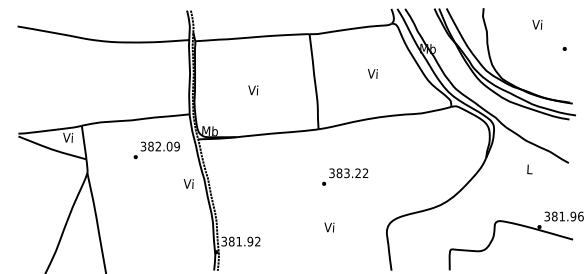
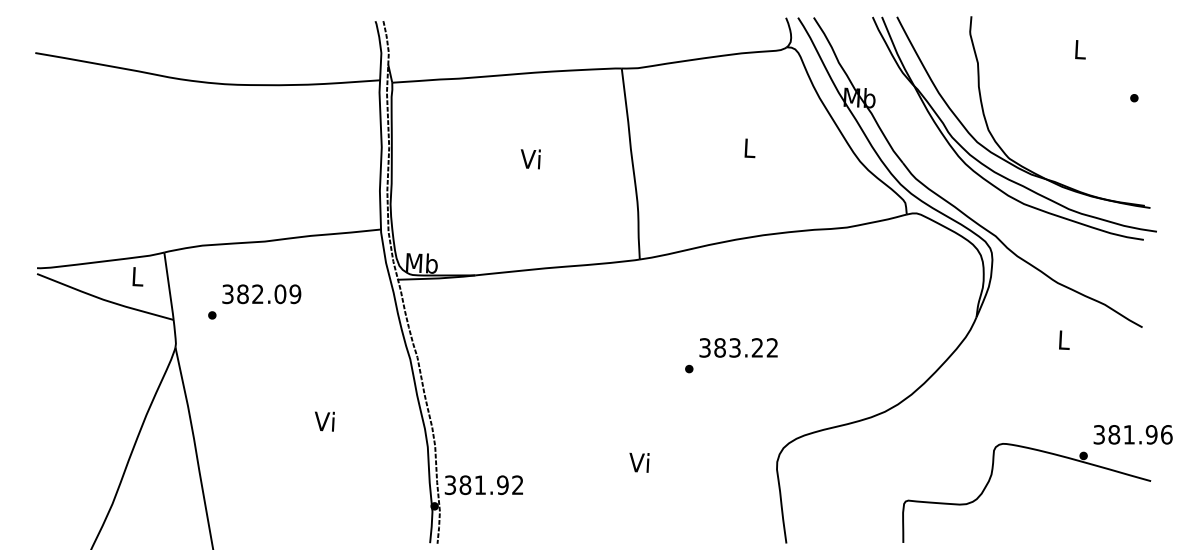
text: (537, 24) -> (1079, 49), Vi -> L
text: (372, 73) -> (748, 147), Vi -> L
text: (253, 90) -> (531, 159), moved
text: (68, 137) -> (137, 276), Vi -> L
text: (156, 150) -> (254, 302), moved
text: (345, 176) -> (732, 354), moved
text: (188, 183) -> (324, 420), moved
text: (329, 227) -> (639, 462), moved

